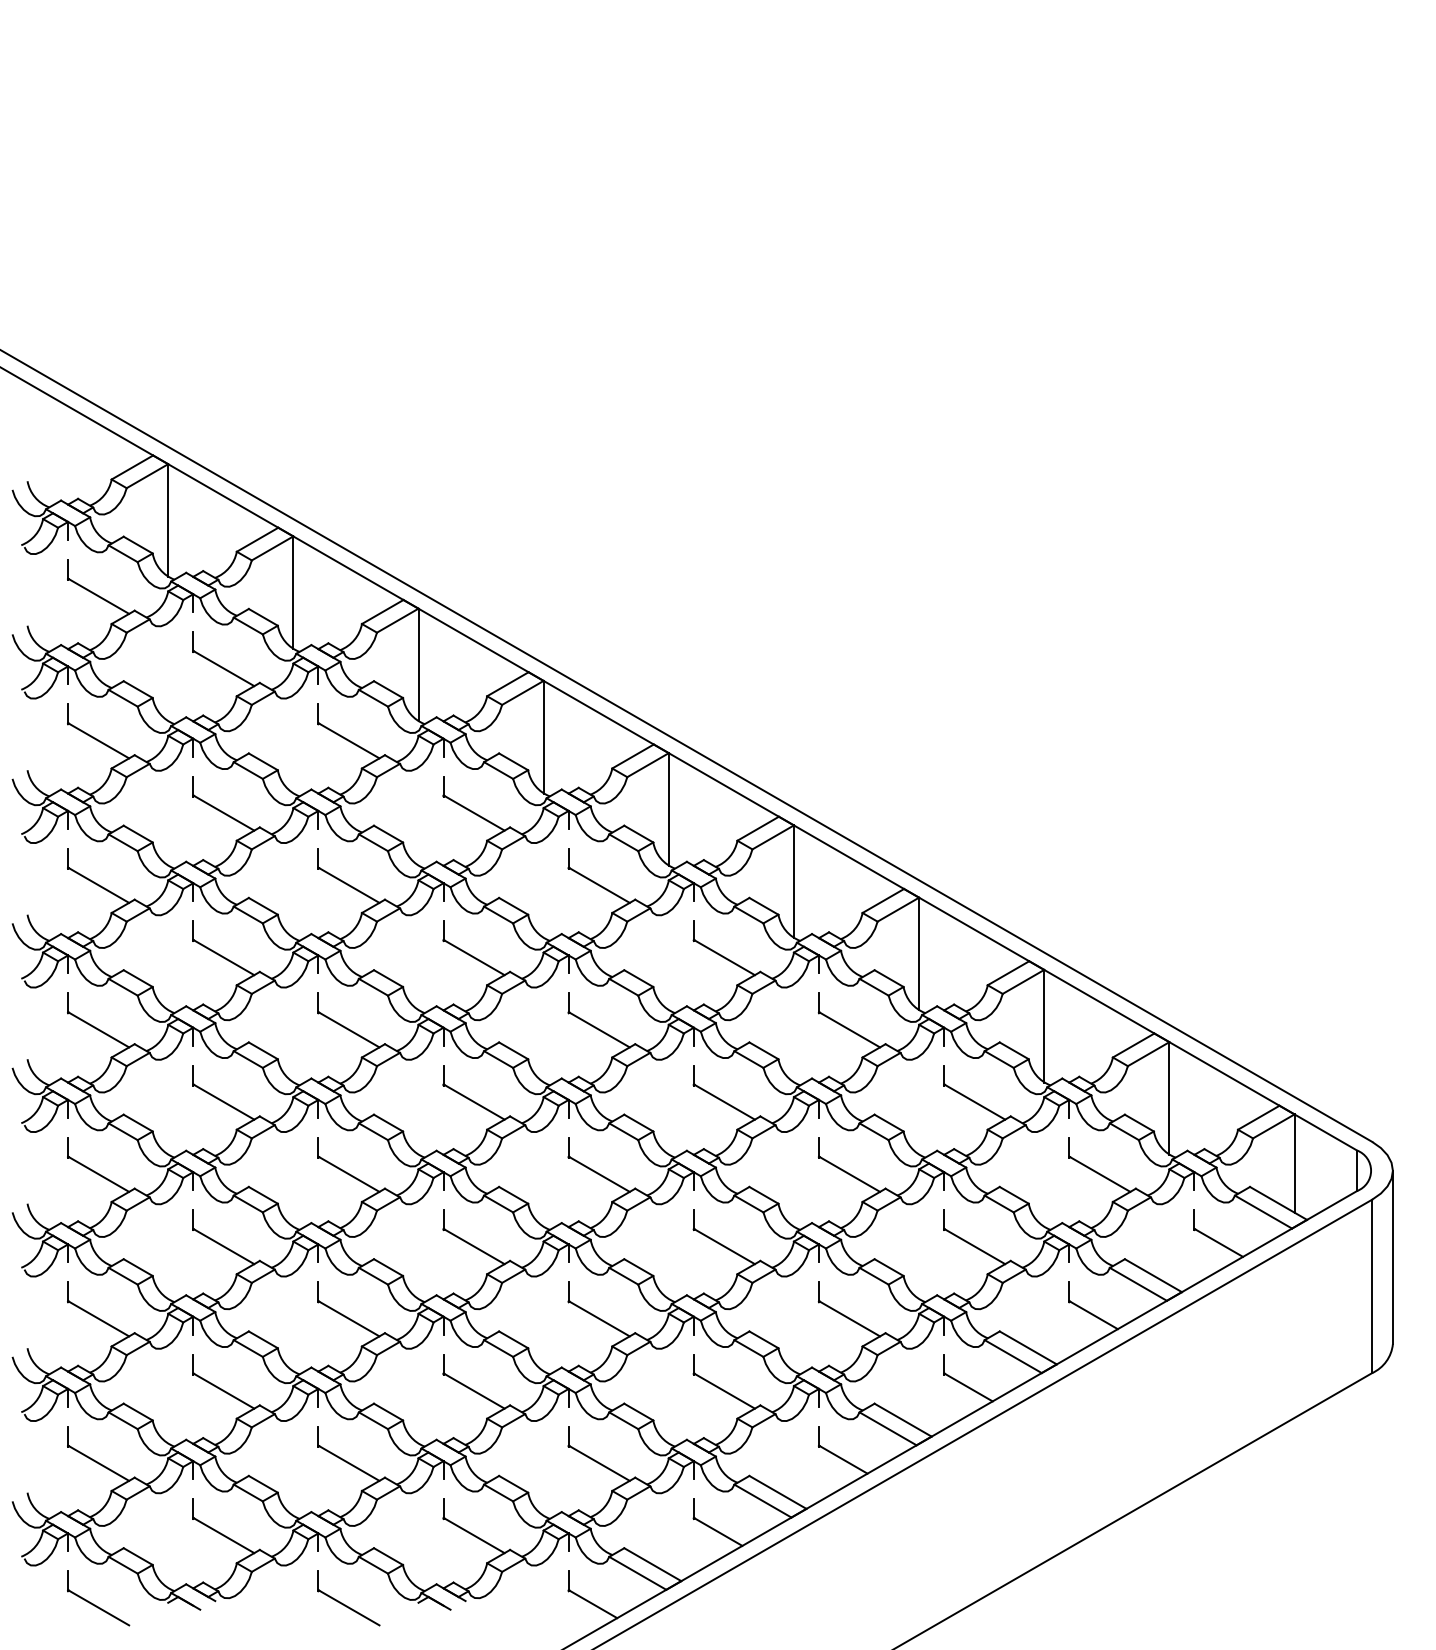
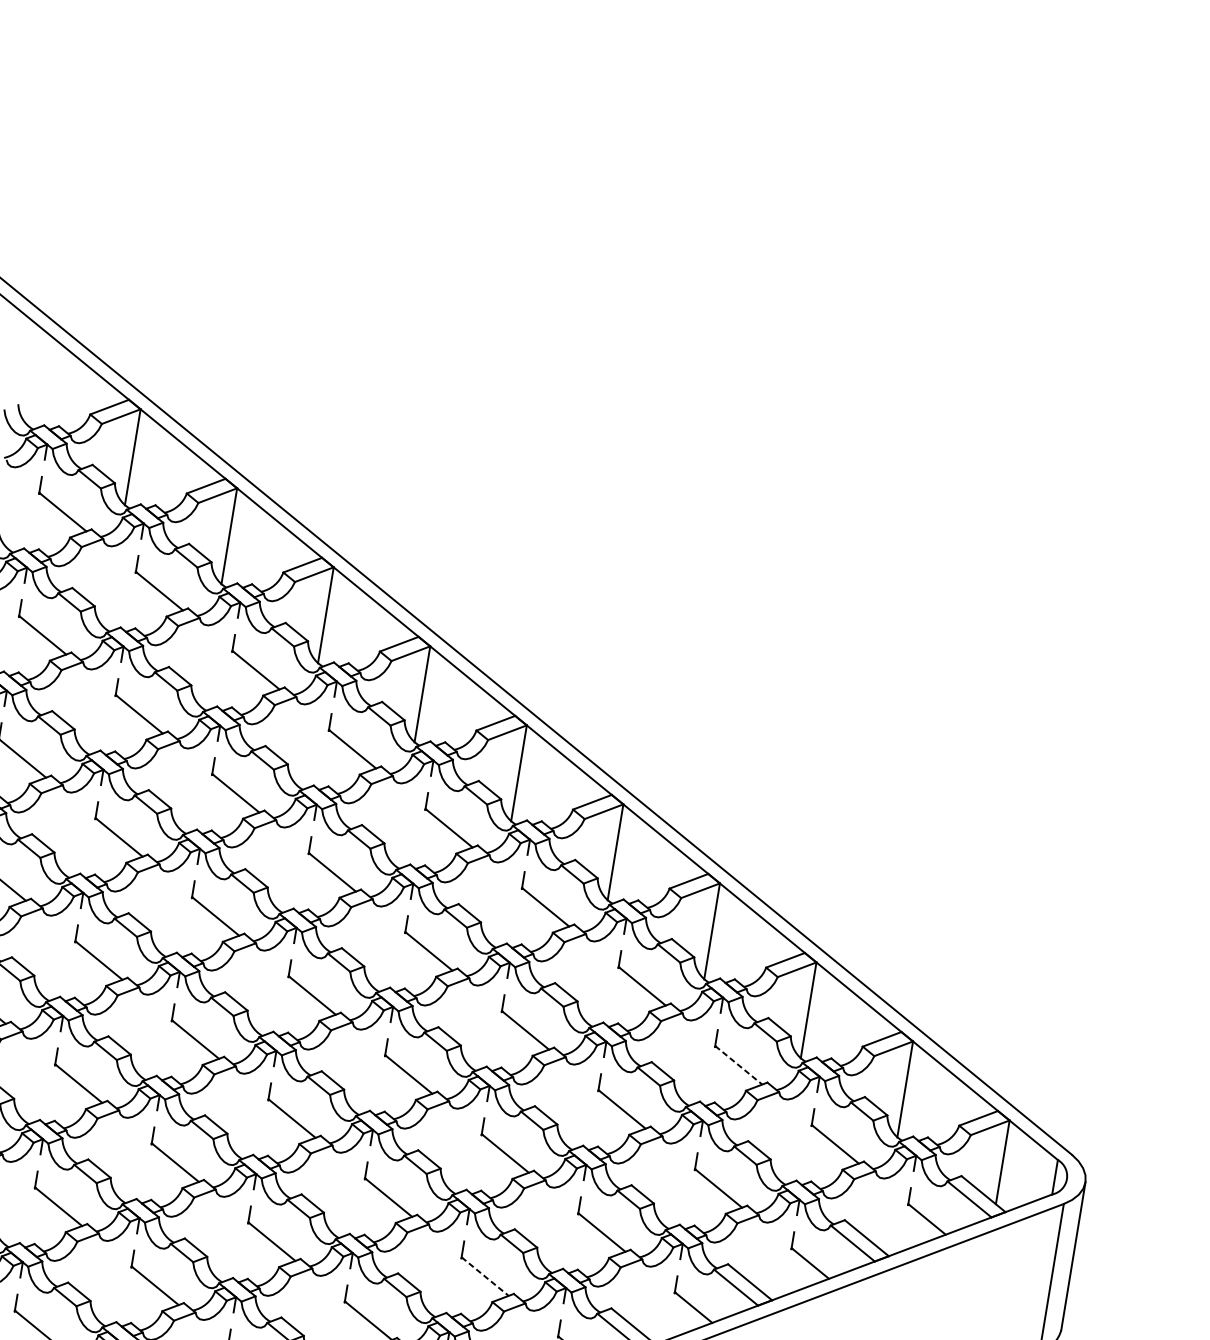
line: (975, 1102) -> (739, 1065), solid -> dashed
line: (724, 1391) -> (485, 1277), solid -> dashed

